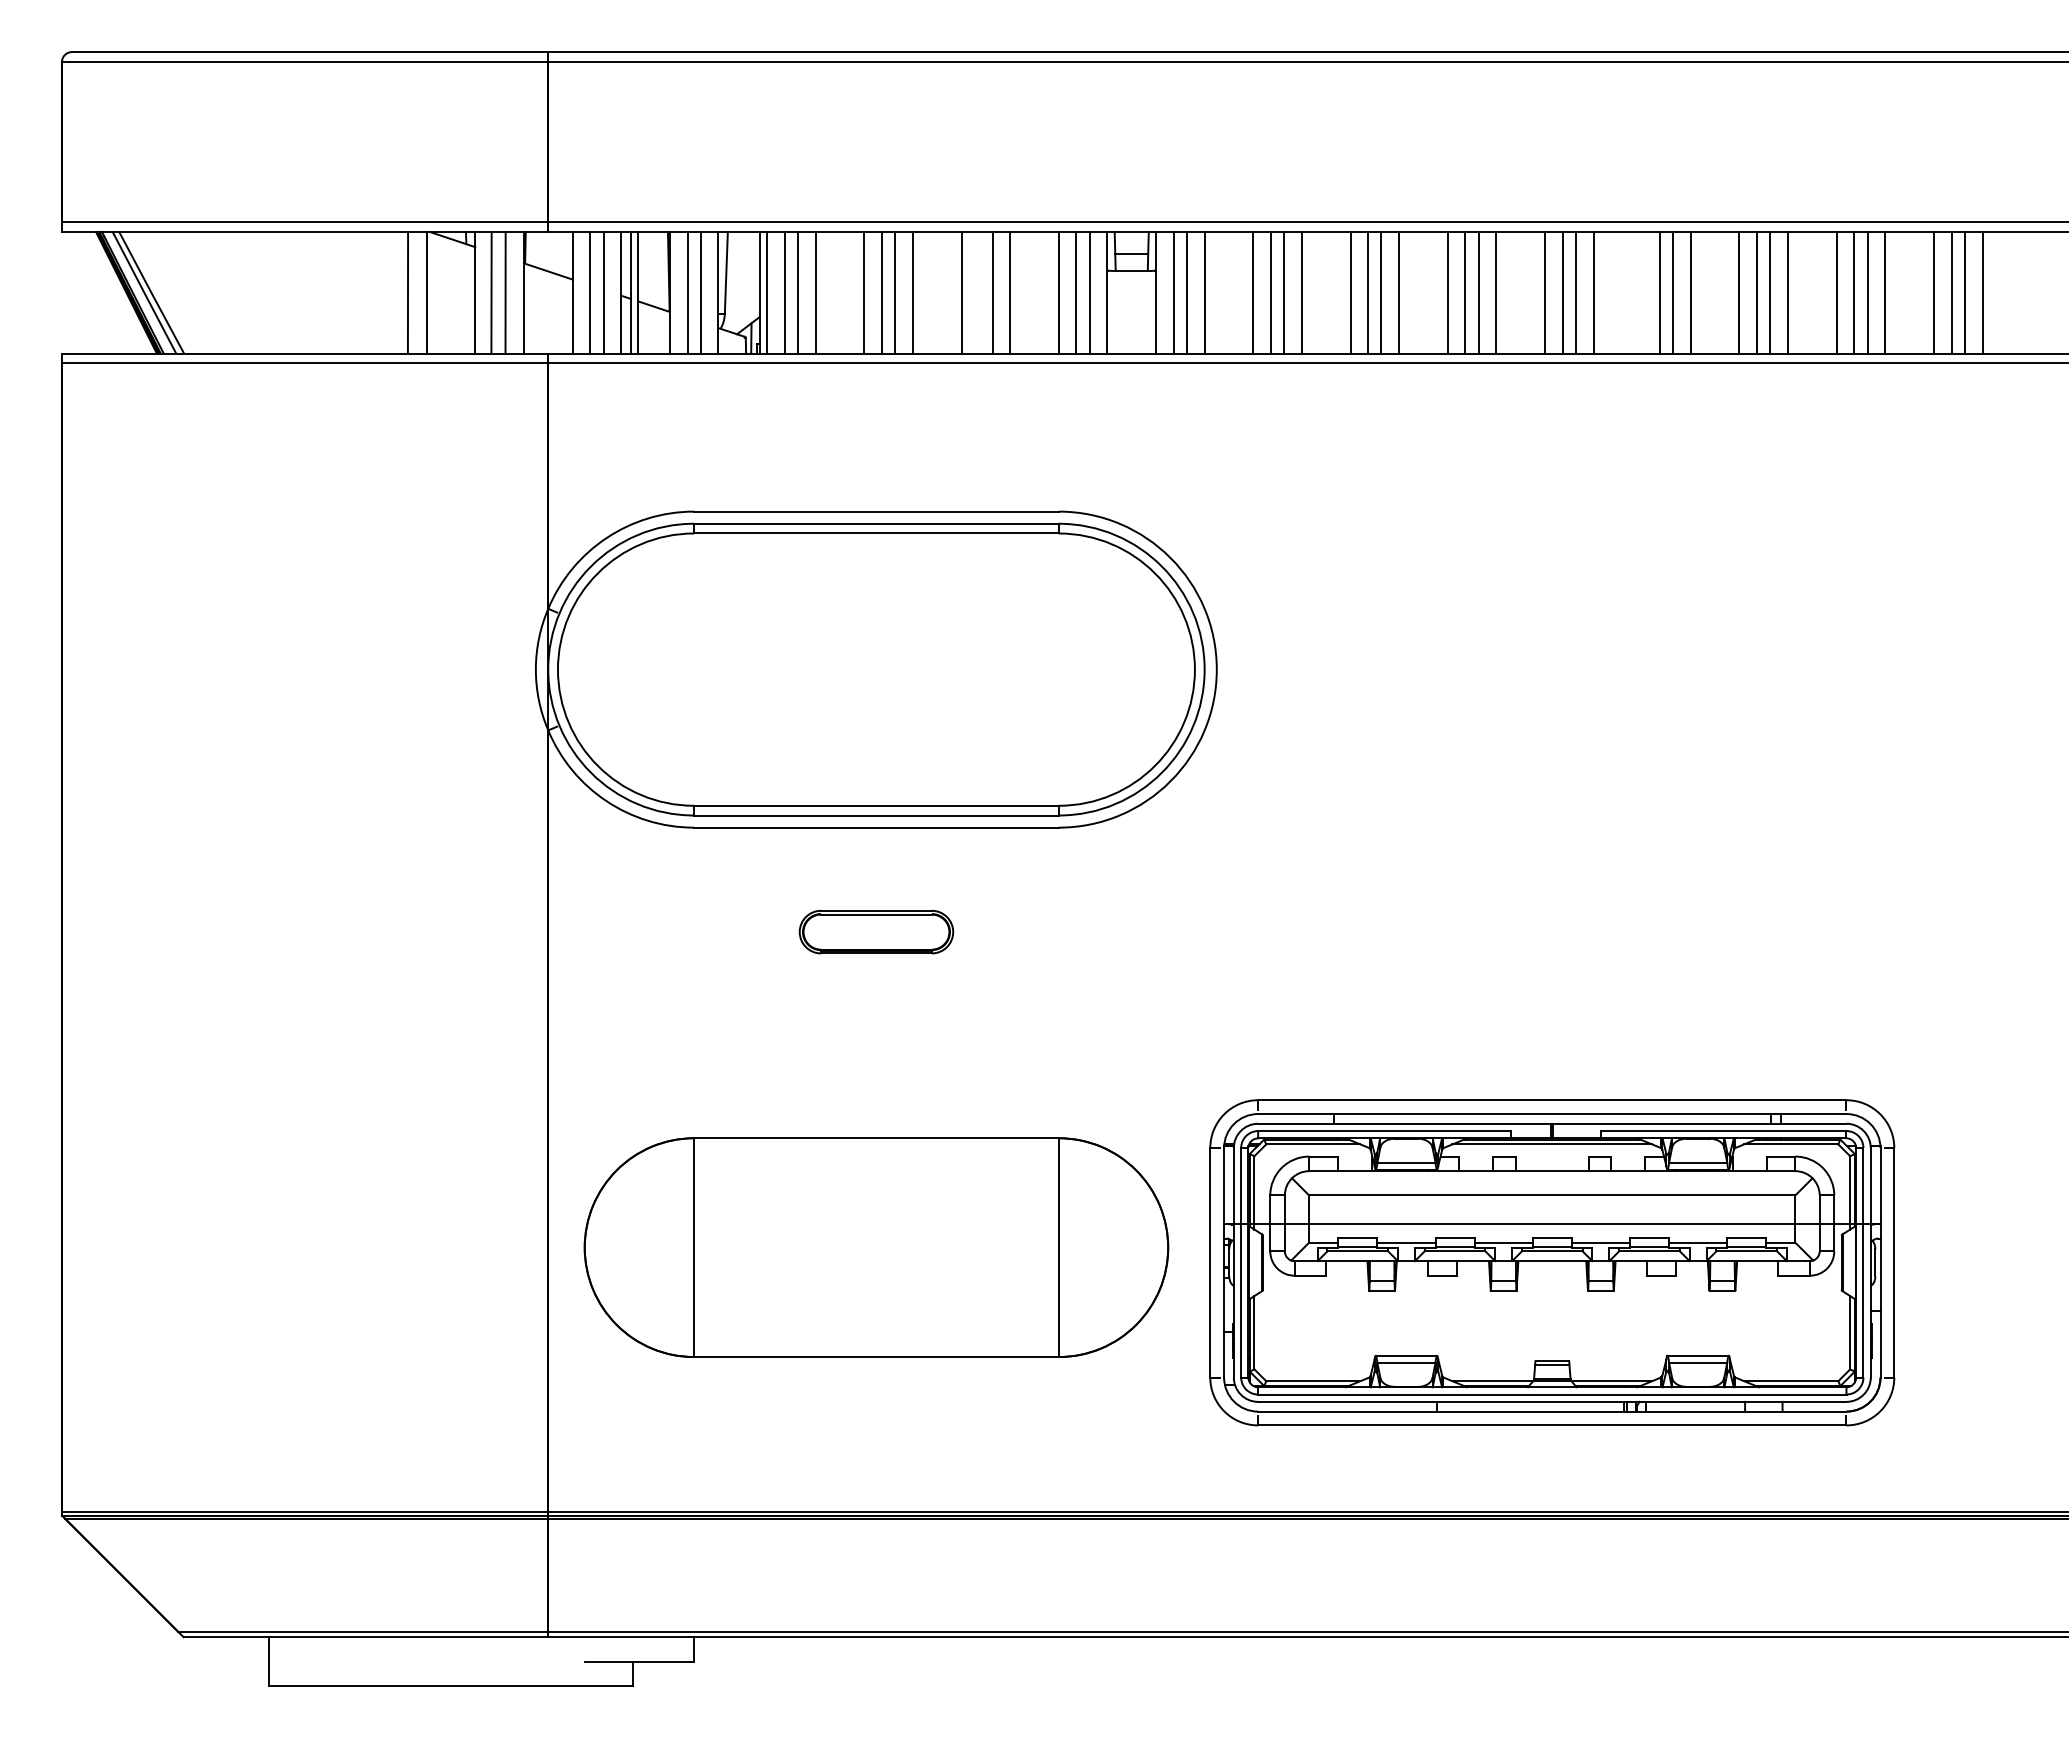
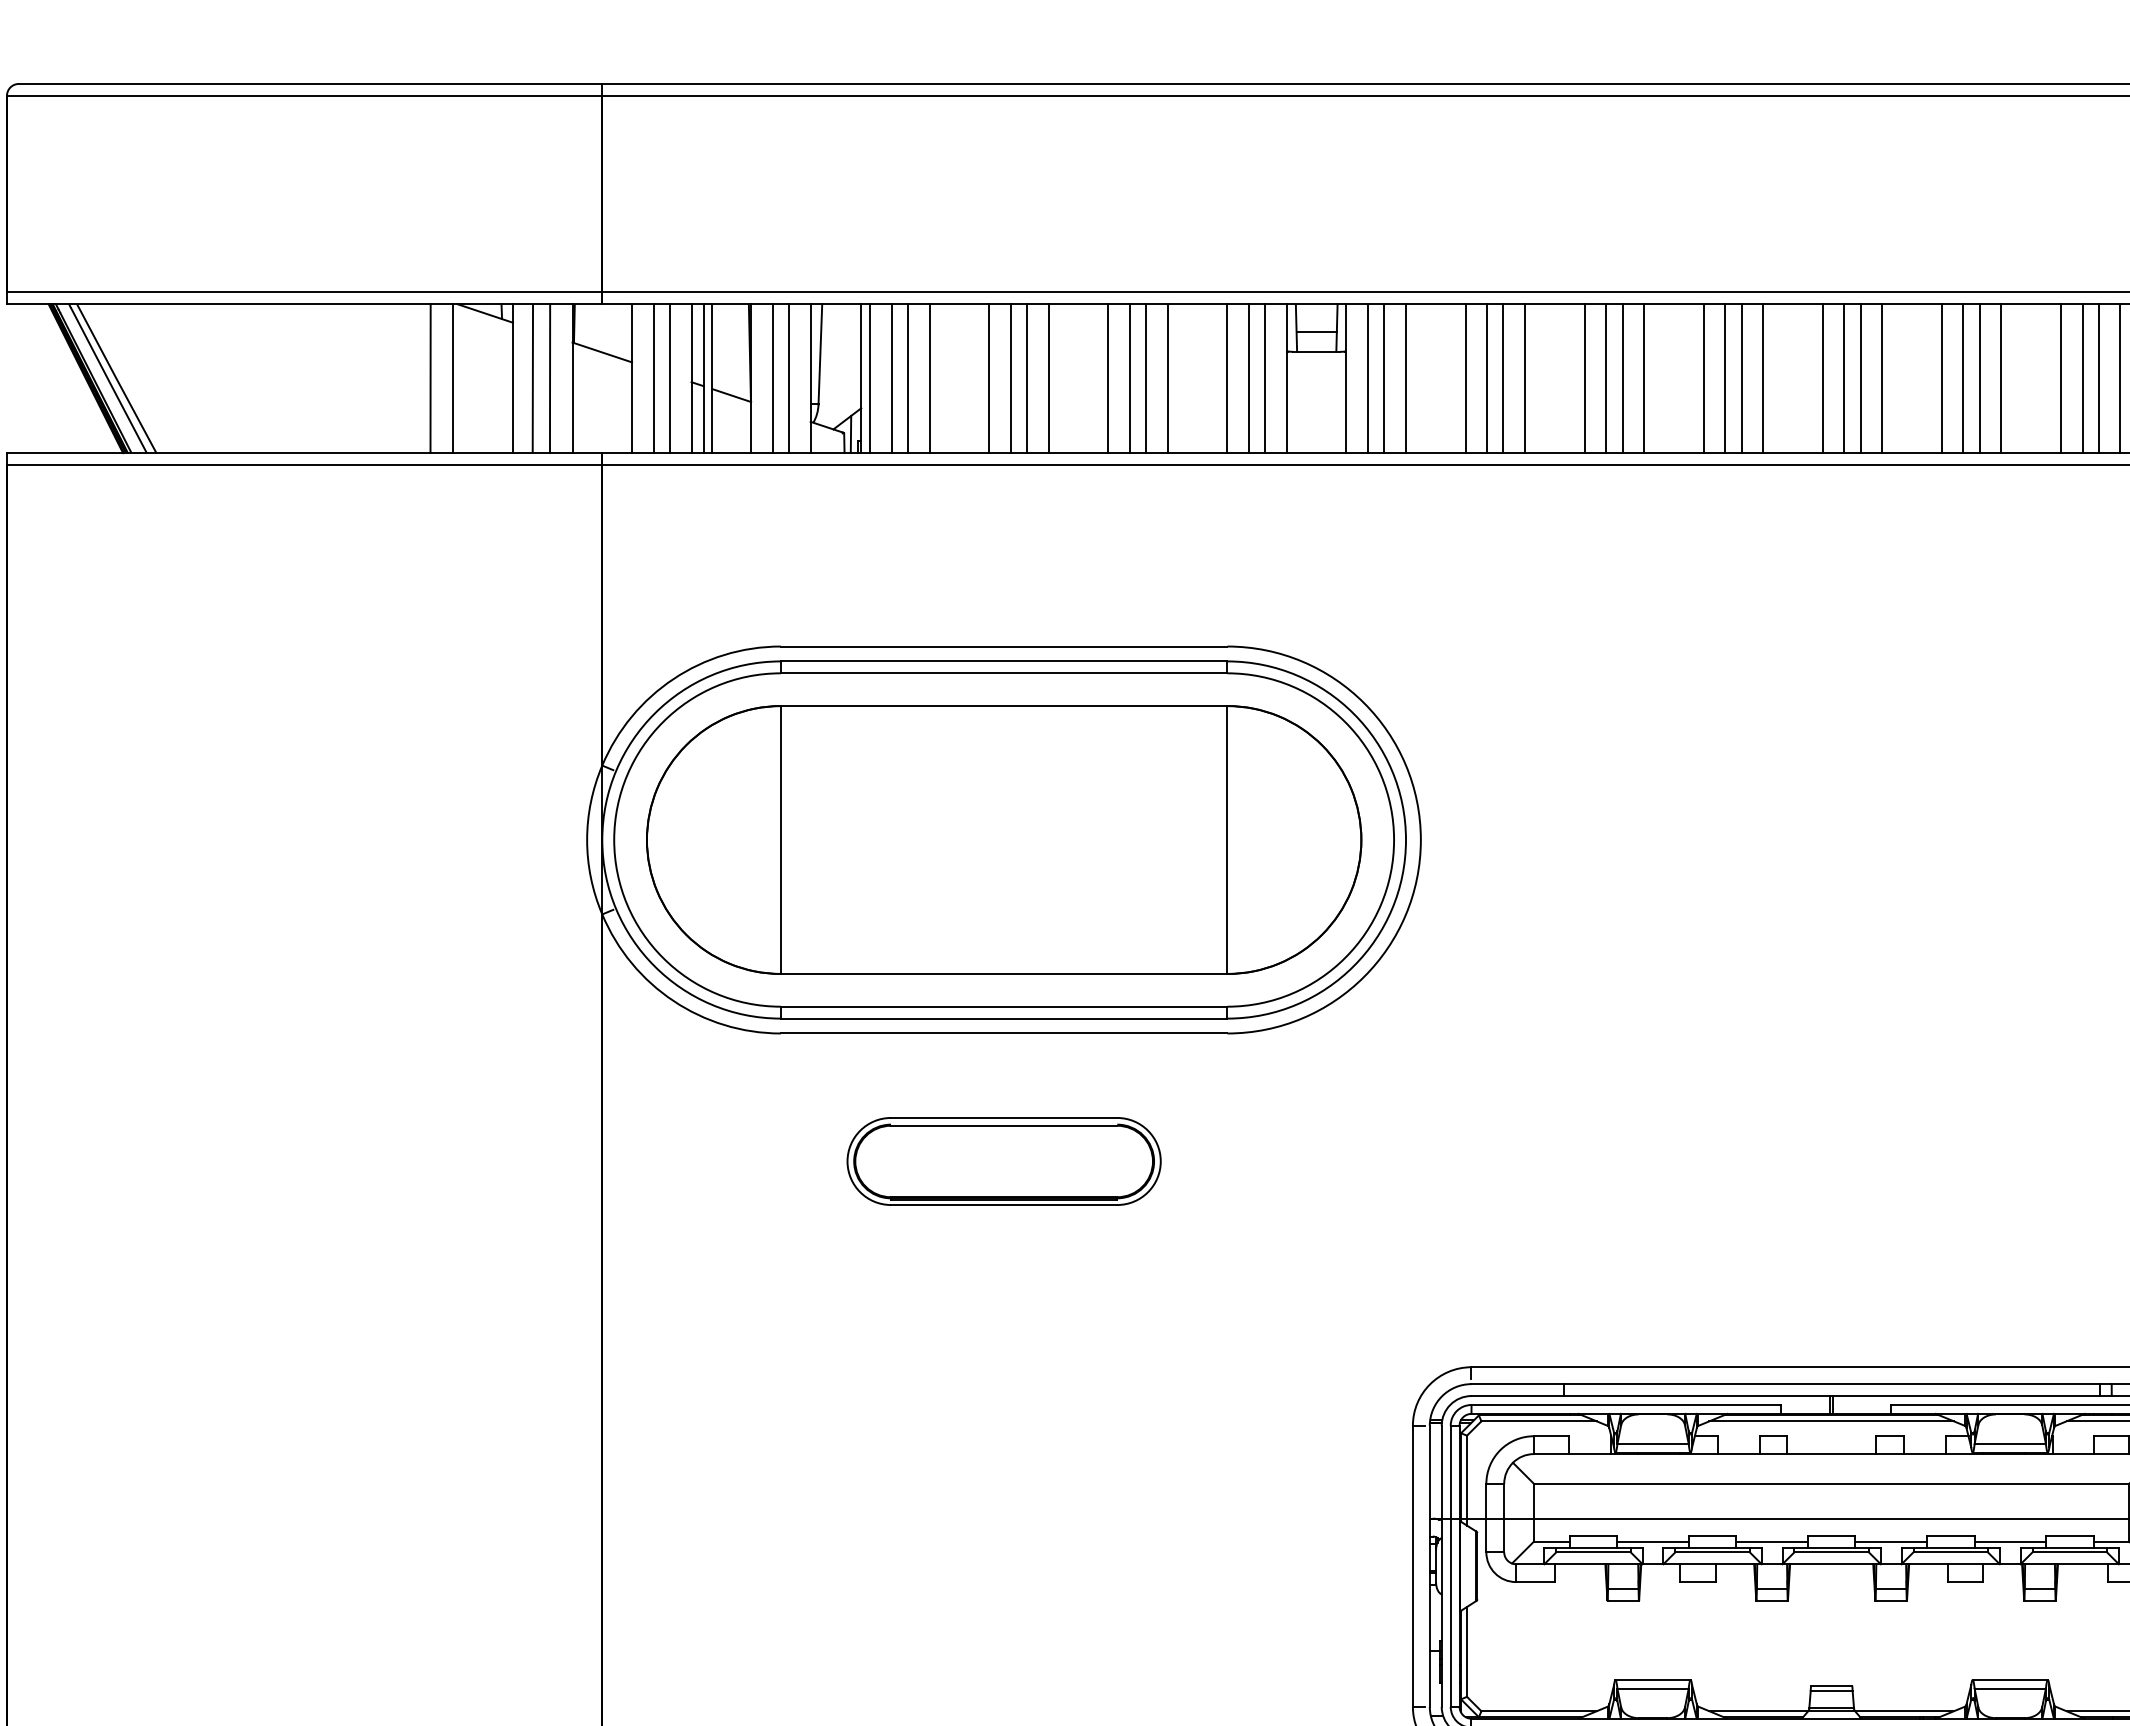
line: (979, 292) -> (1130, 378), added
line: (1642, 292) -> (1942, 378), added
part: (876, 931) -> (1004, 1160), size x1.67
part: (876, 1247) -> (1004, 839), moved

